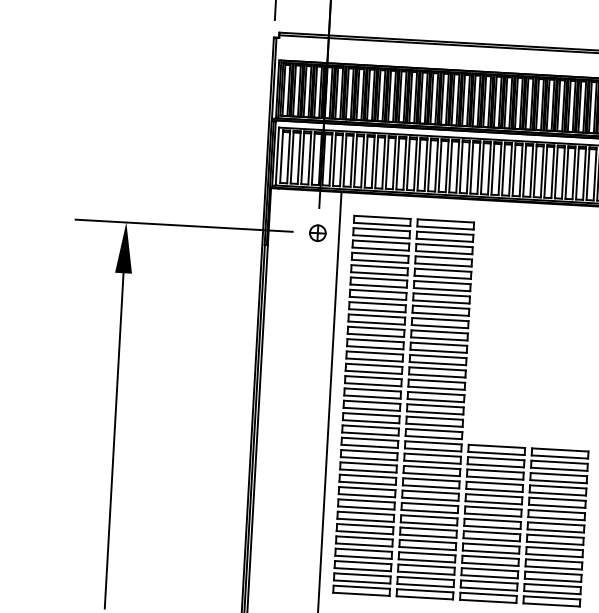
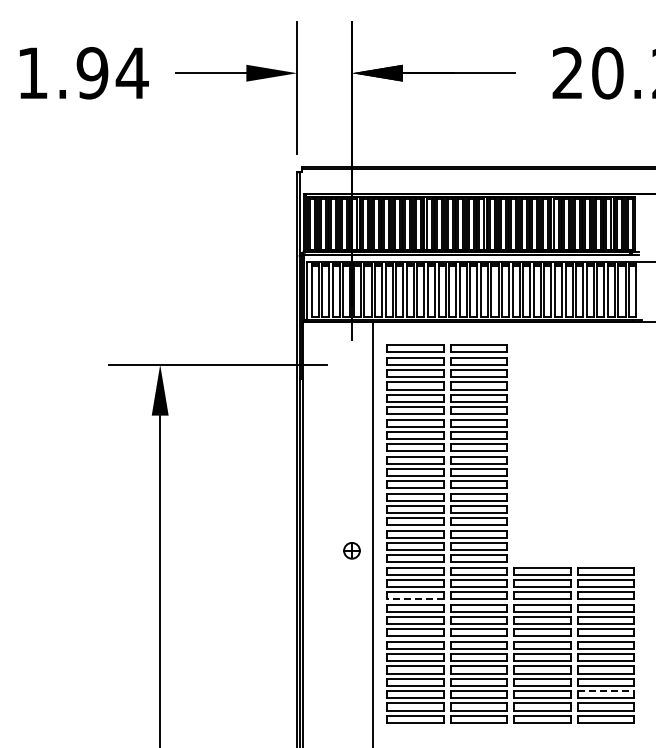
part: (317, 232) -> (351, 550), moved
line: (368, 471) -> (415, 599), solid -> dashed
line: (553, 573) -> (606, 691), solid -> dashed

